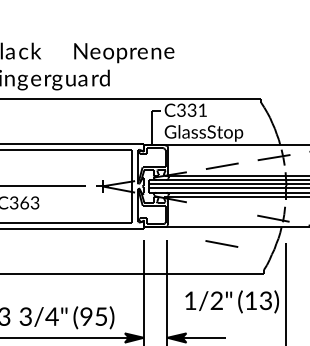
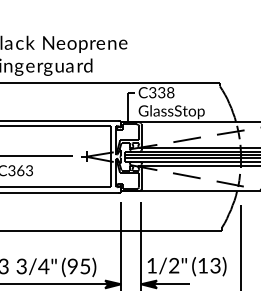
text: (124, 53) -> (85, 44), moved
text: (202, 109) -> (170, 92), C331 -> C338
line: (221, 243) -> (186, 175), moved
text: (231, 301) -> (186, 266), moved

